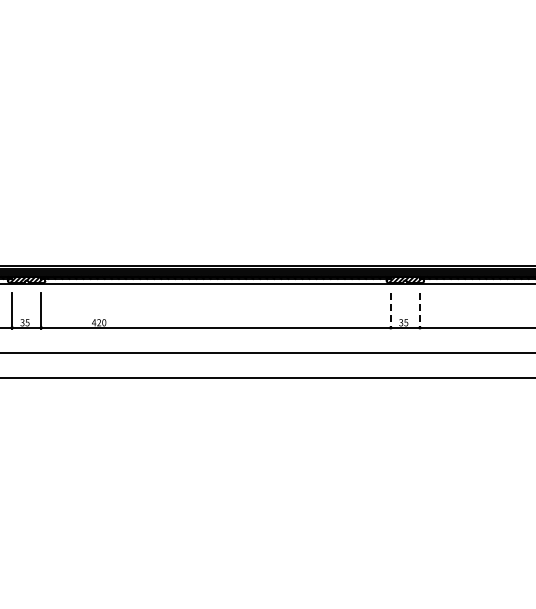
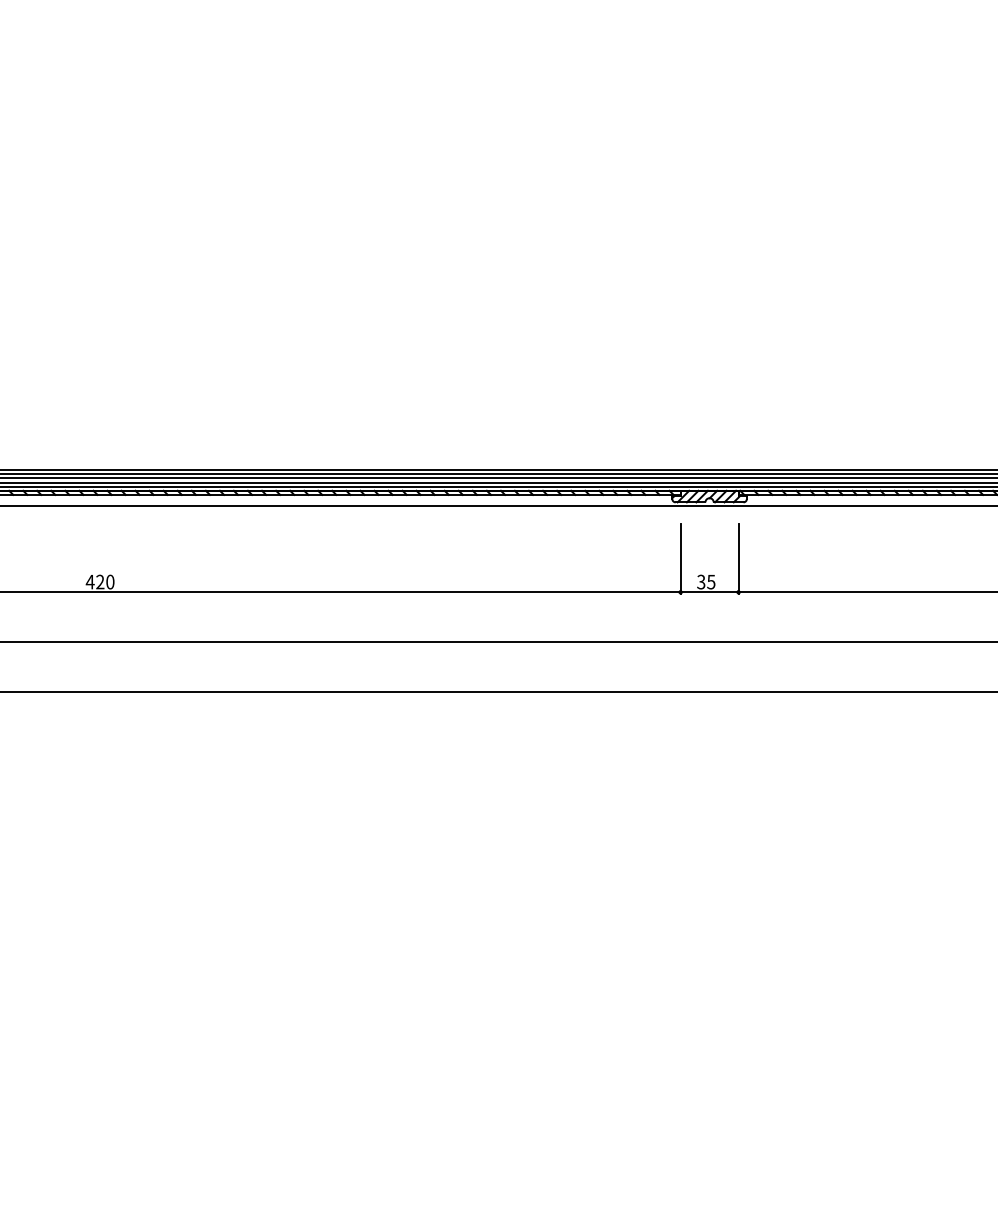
line: (390, 311) -> (679, 559), dashed -> solid
line: (419, 311) -> (737, 559), dashed -> solid

